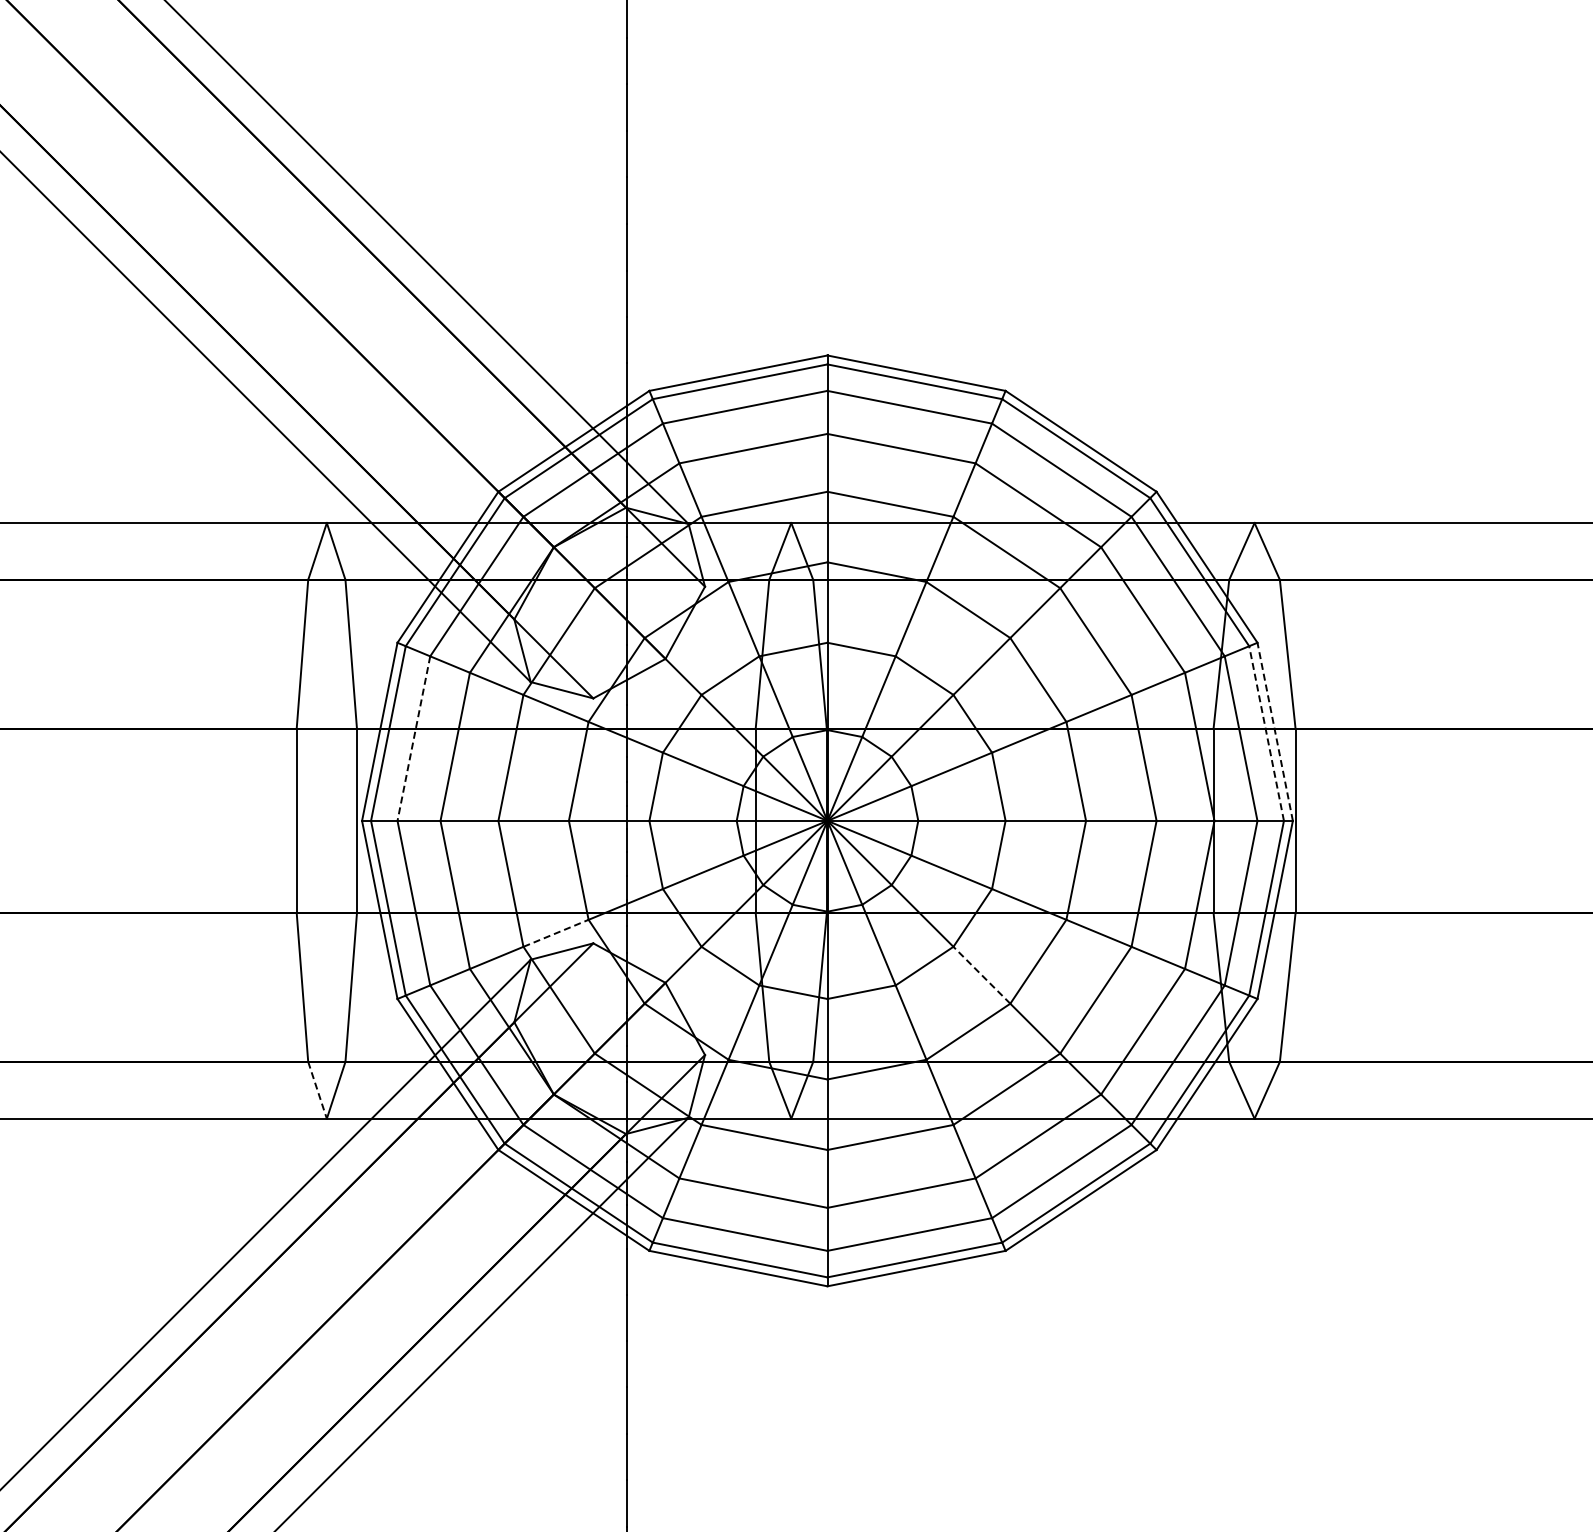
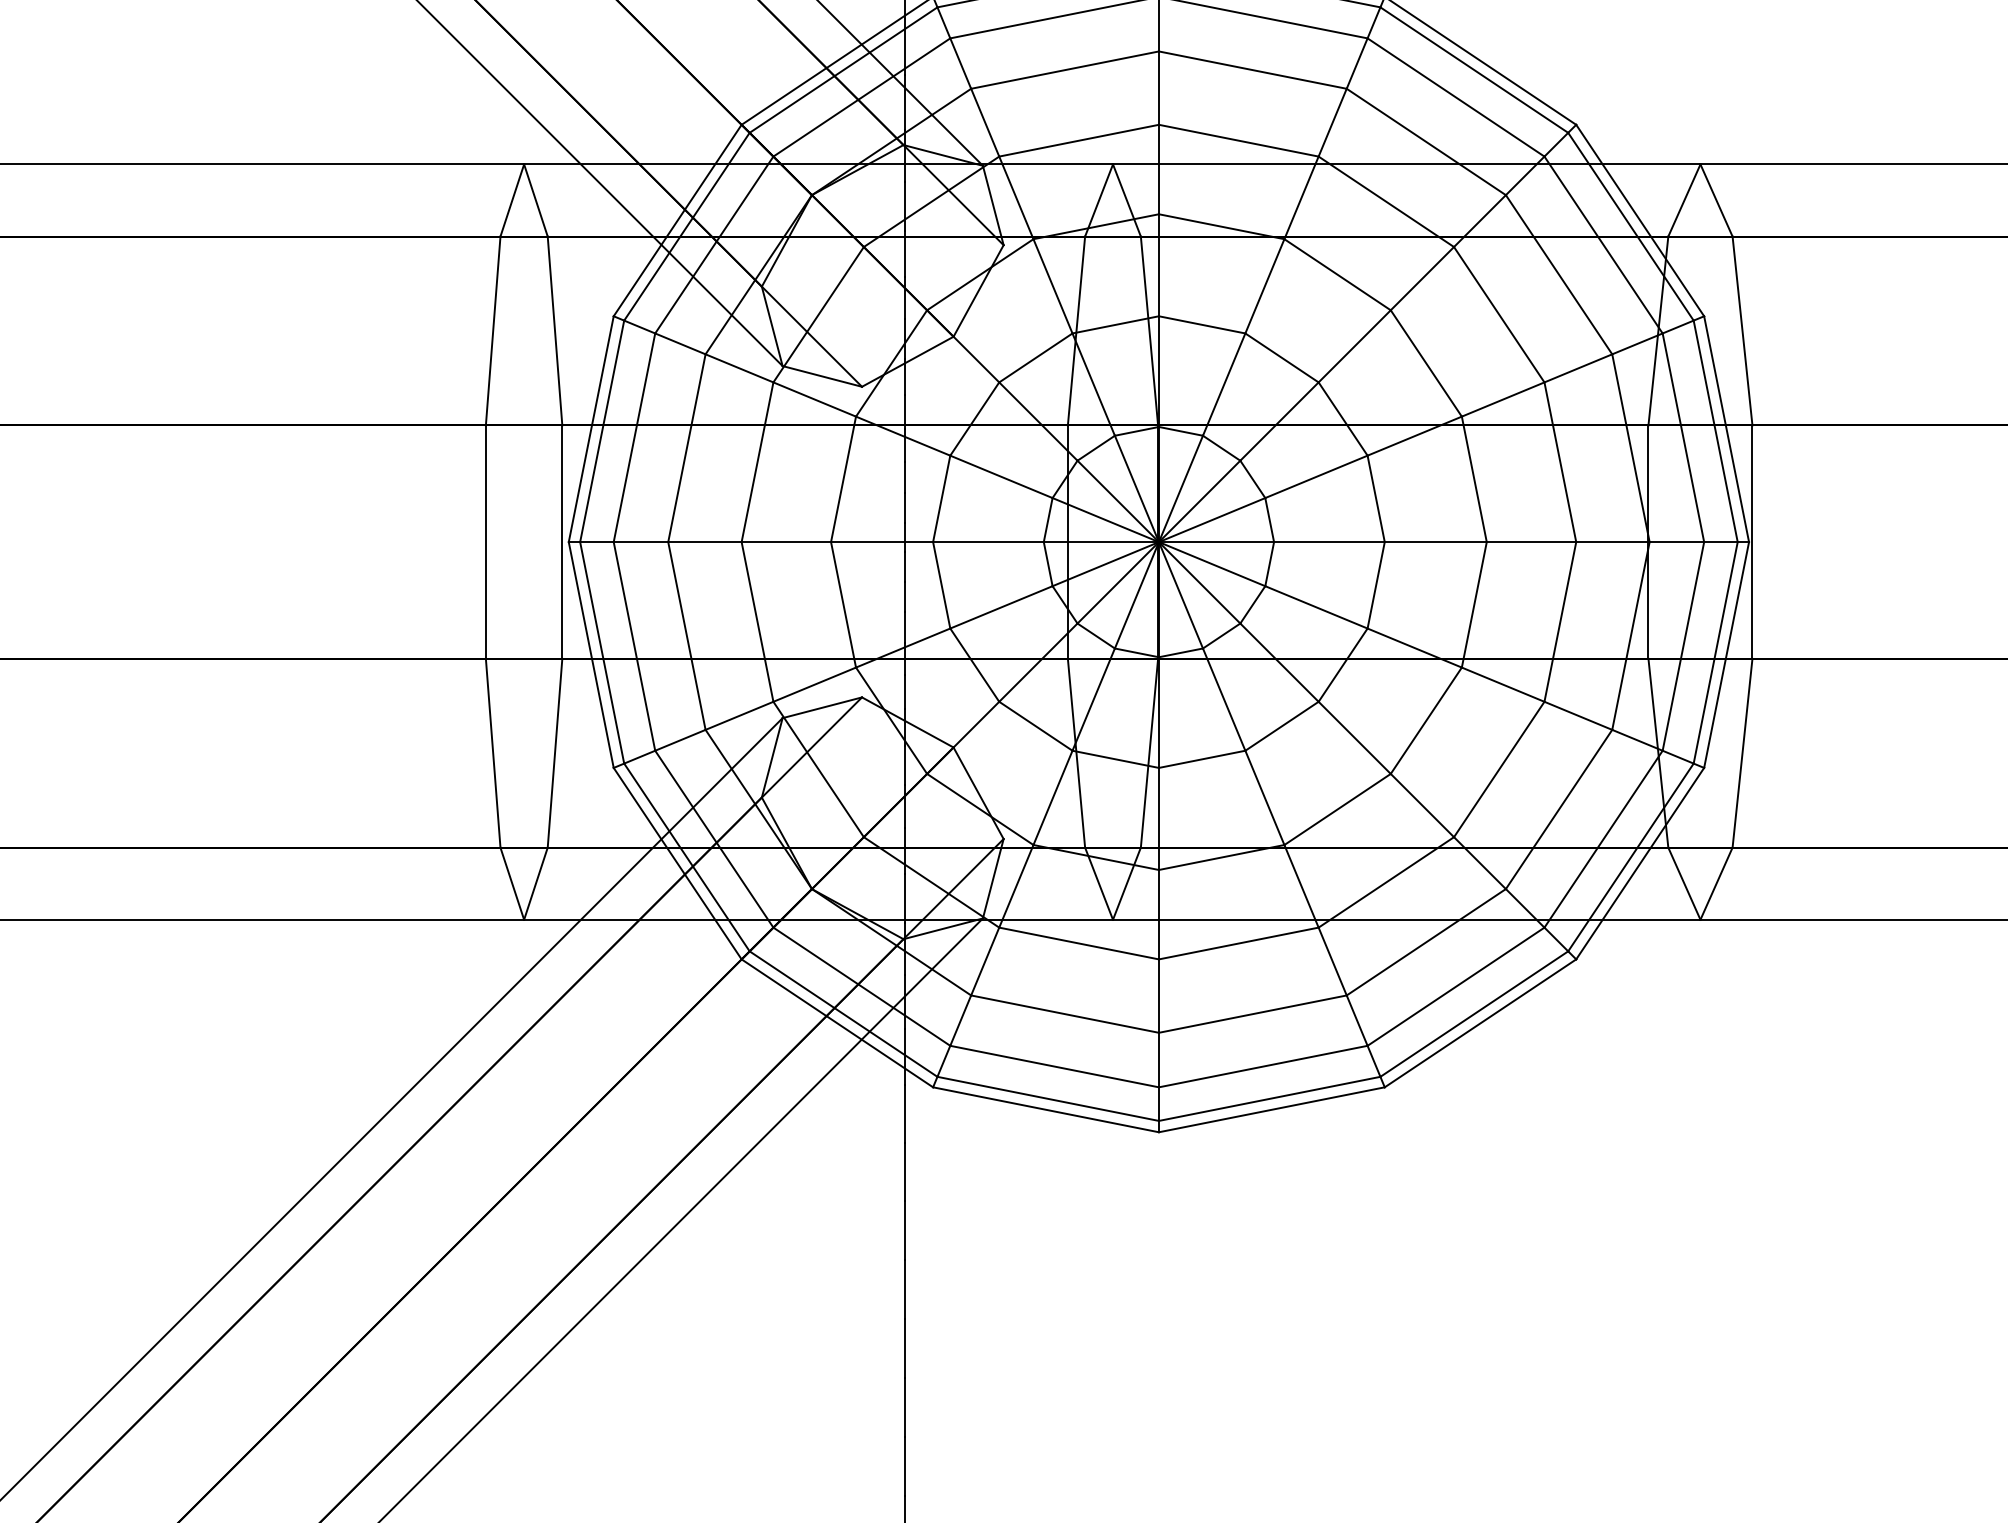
line: (1275, 731) -> (1727, 428), dashed -> solid
line: (1266, 733) -> (1715, 431), dashed -> solid
line: (413, 738) -> (633, 437), dashed -> solid
line: (556, 933) -> (815, 684), dashed -> solid
line: (981, 974) -> (1354, 736), dashed -> solid
line: (317, 1090) -> (512, 883), dashed -> solid

